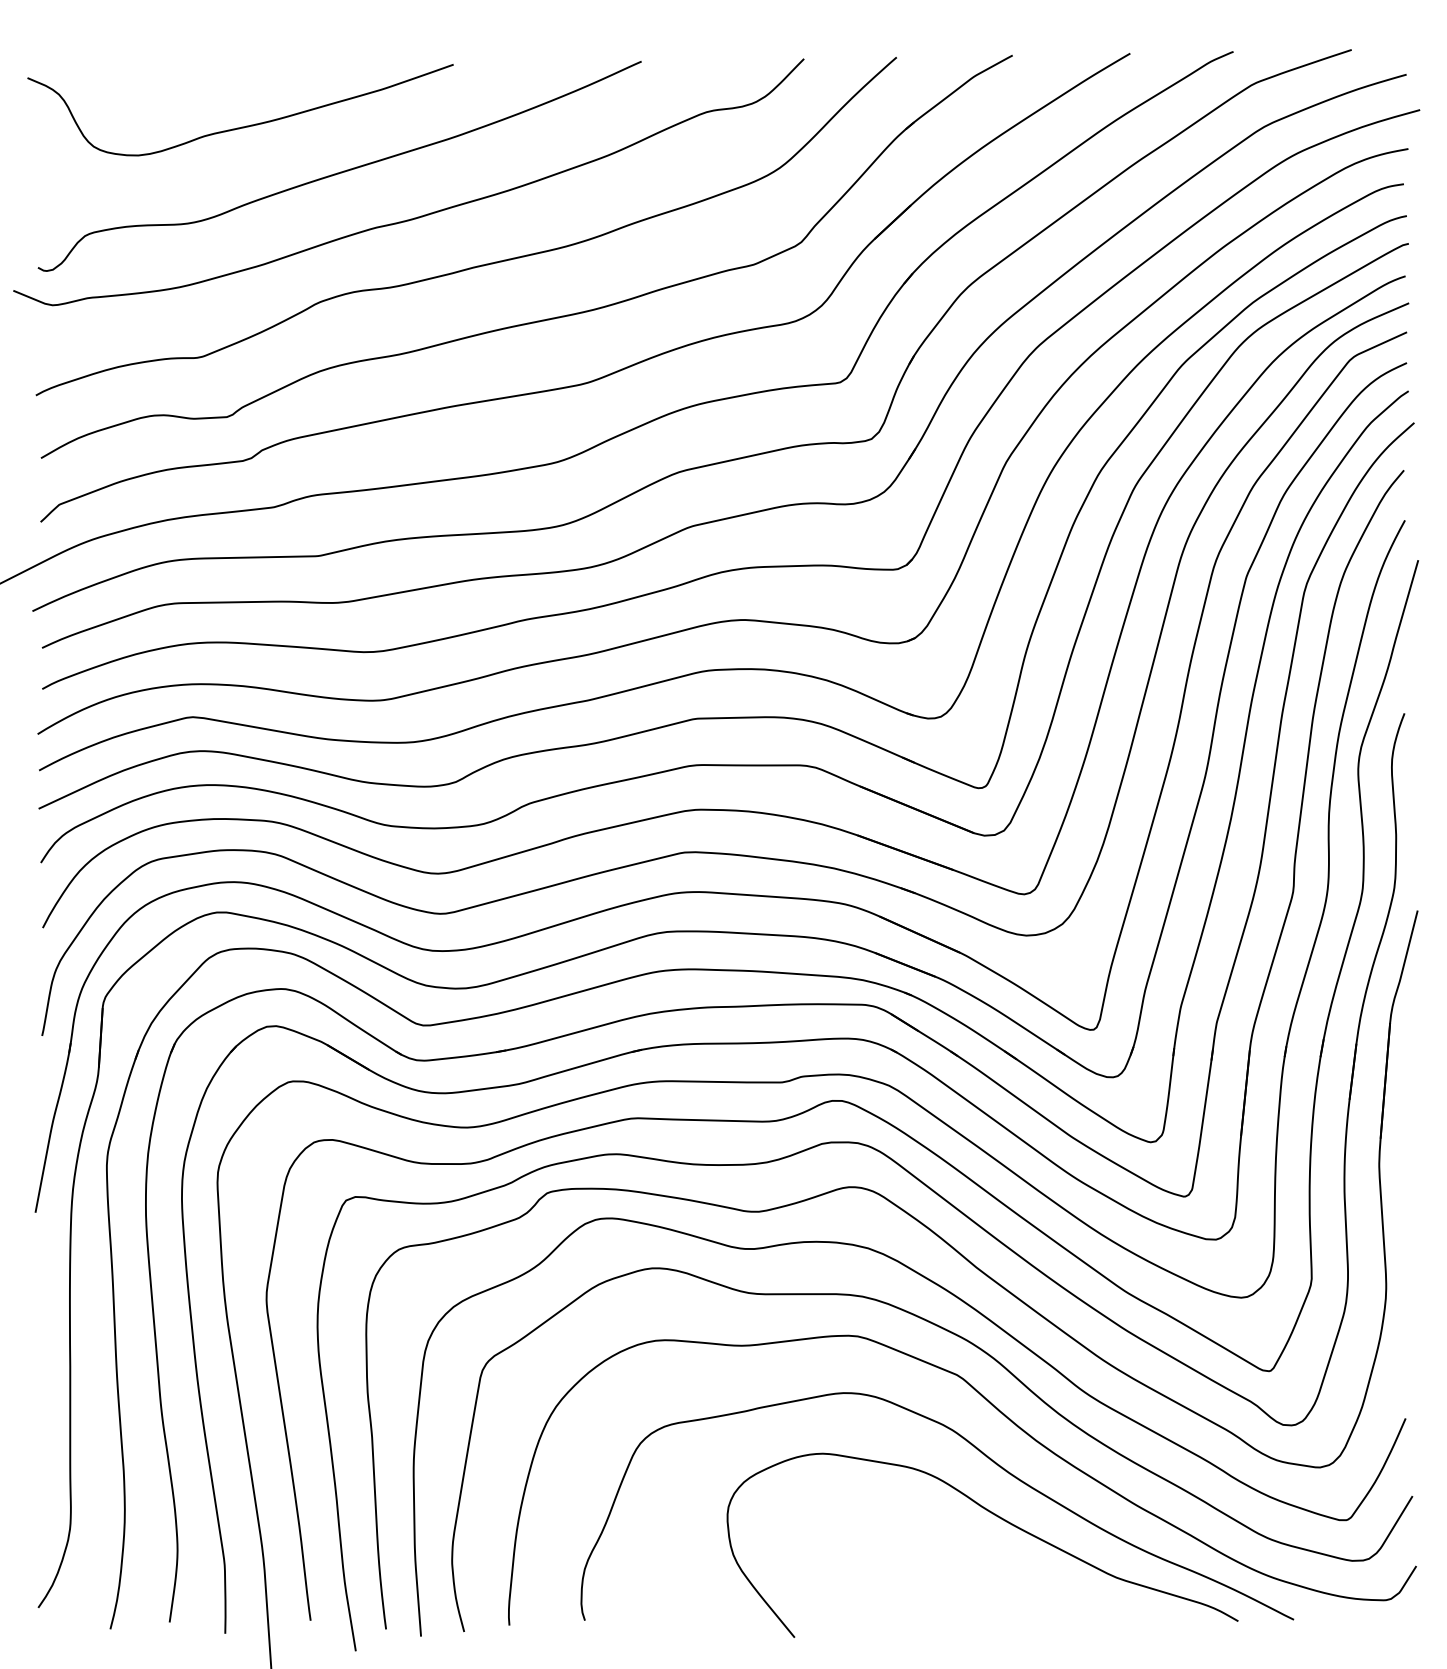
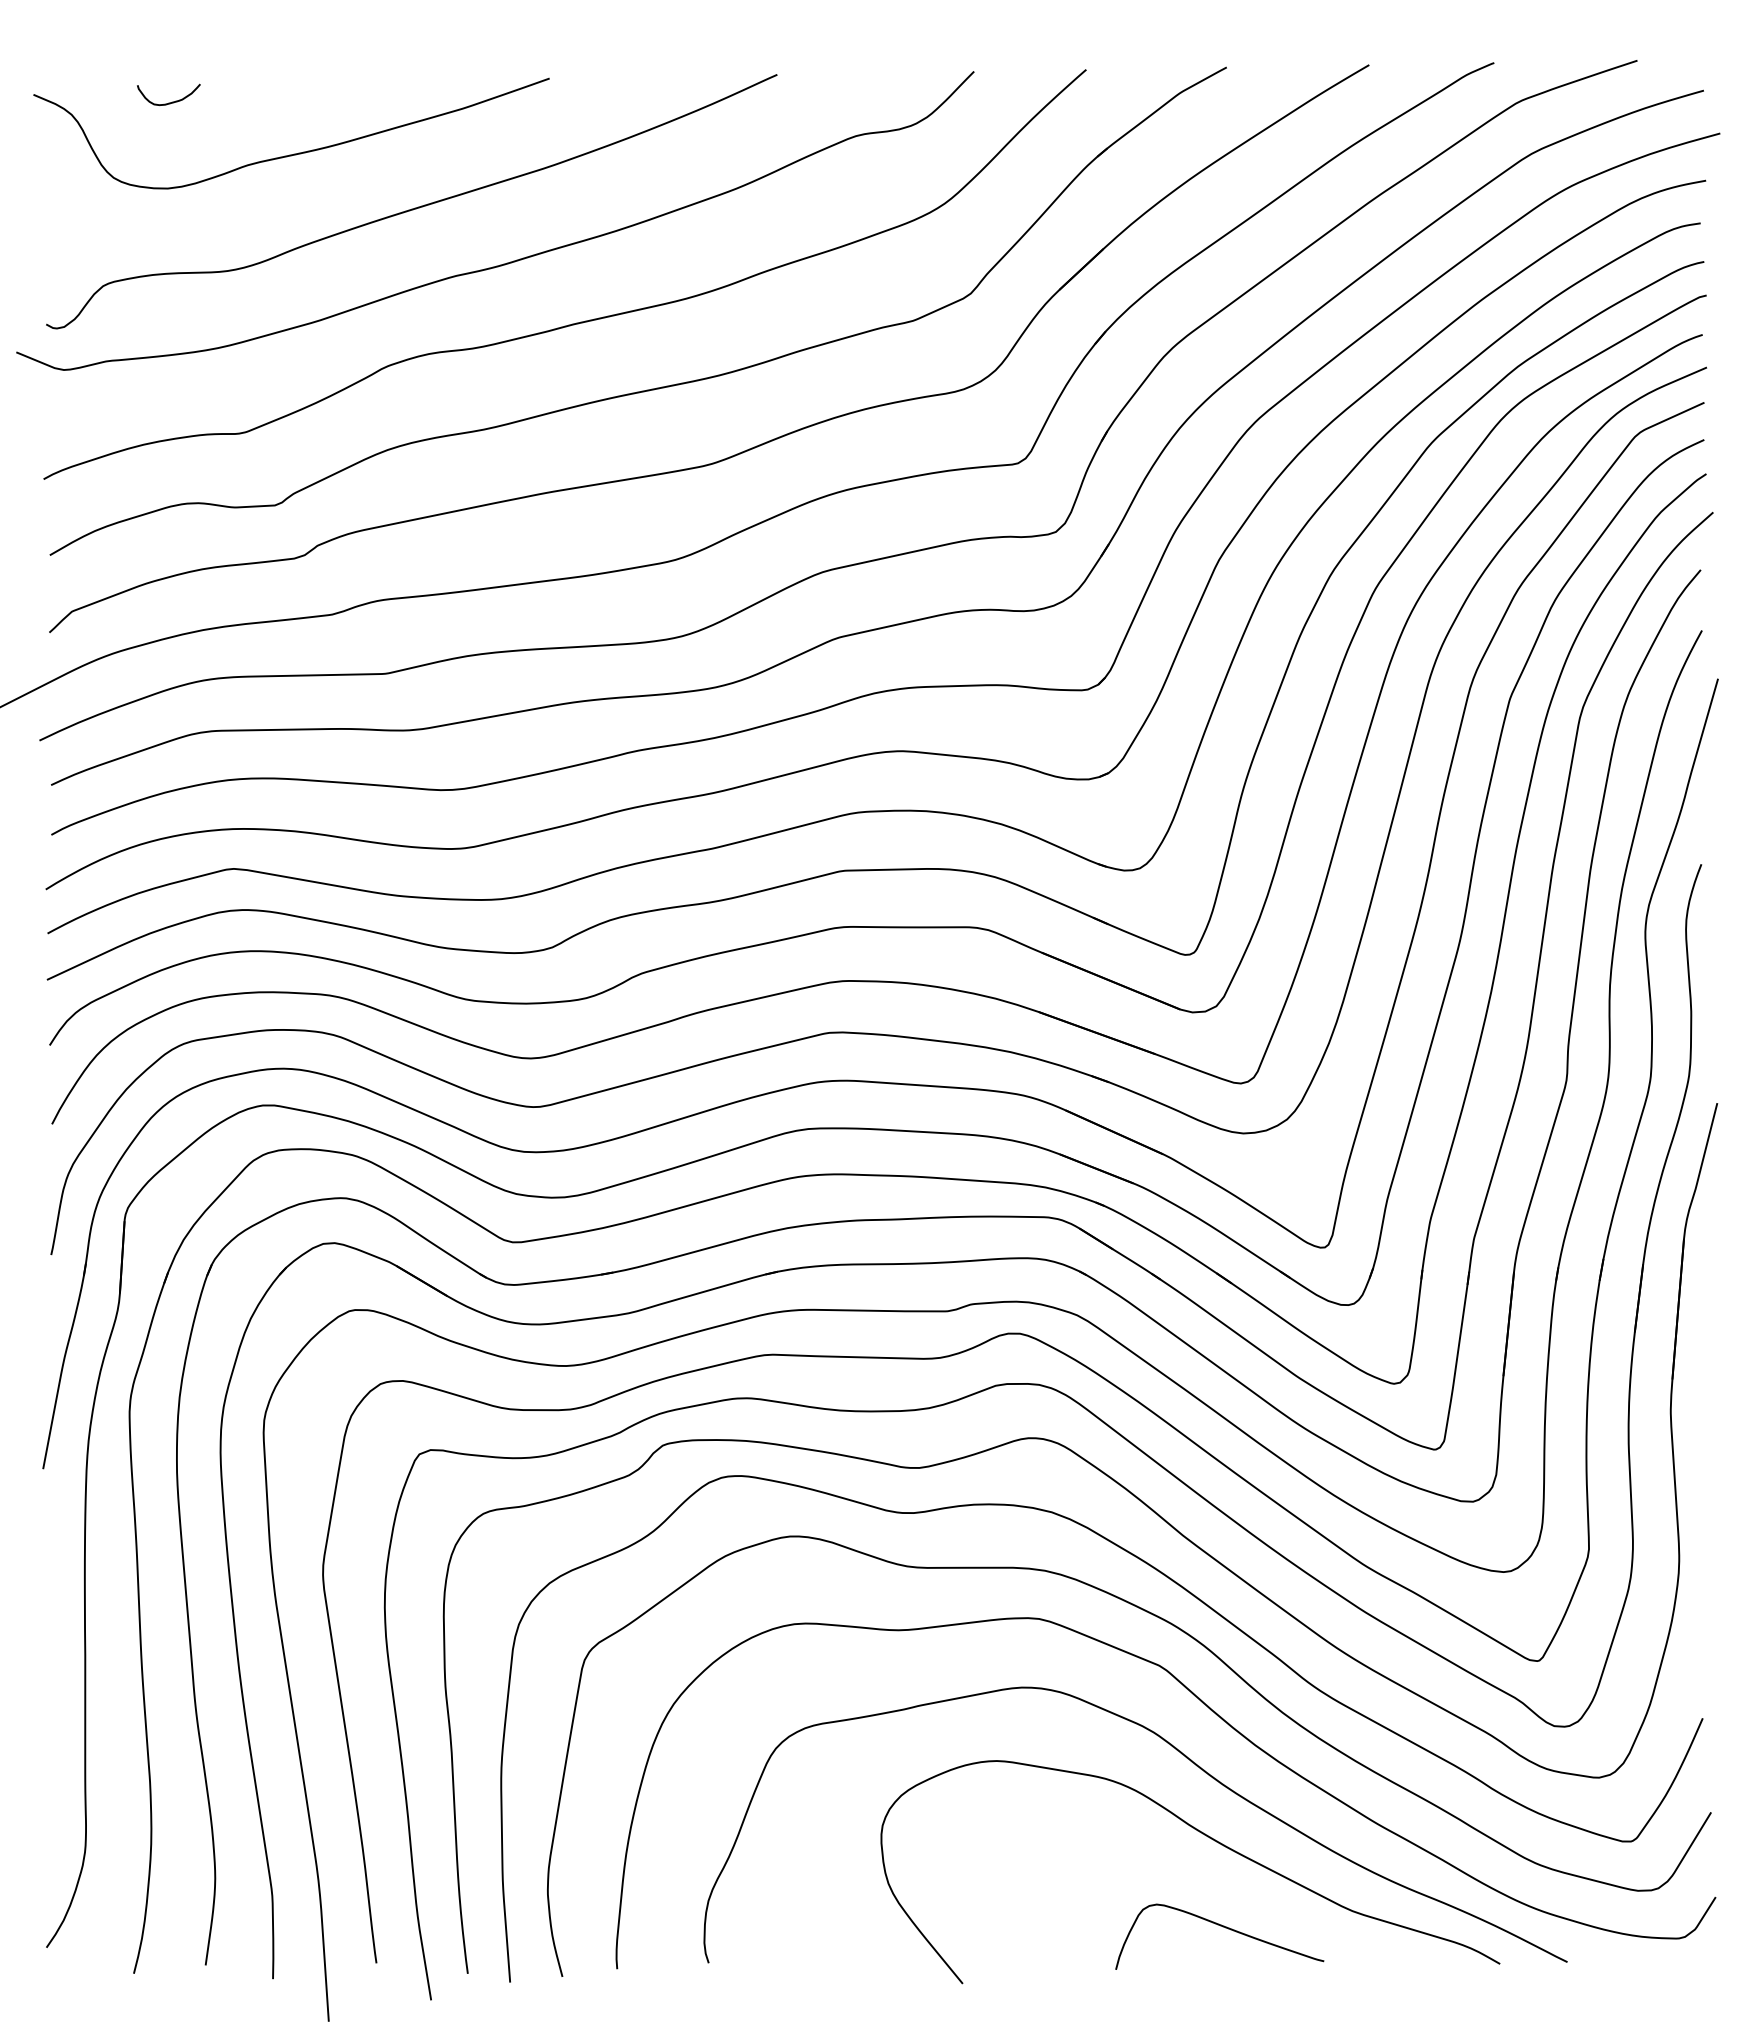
curve: (138, 84) -> (168, 102), added
curve: (1009, 1591) -> (1223, 1927), added

